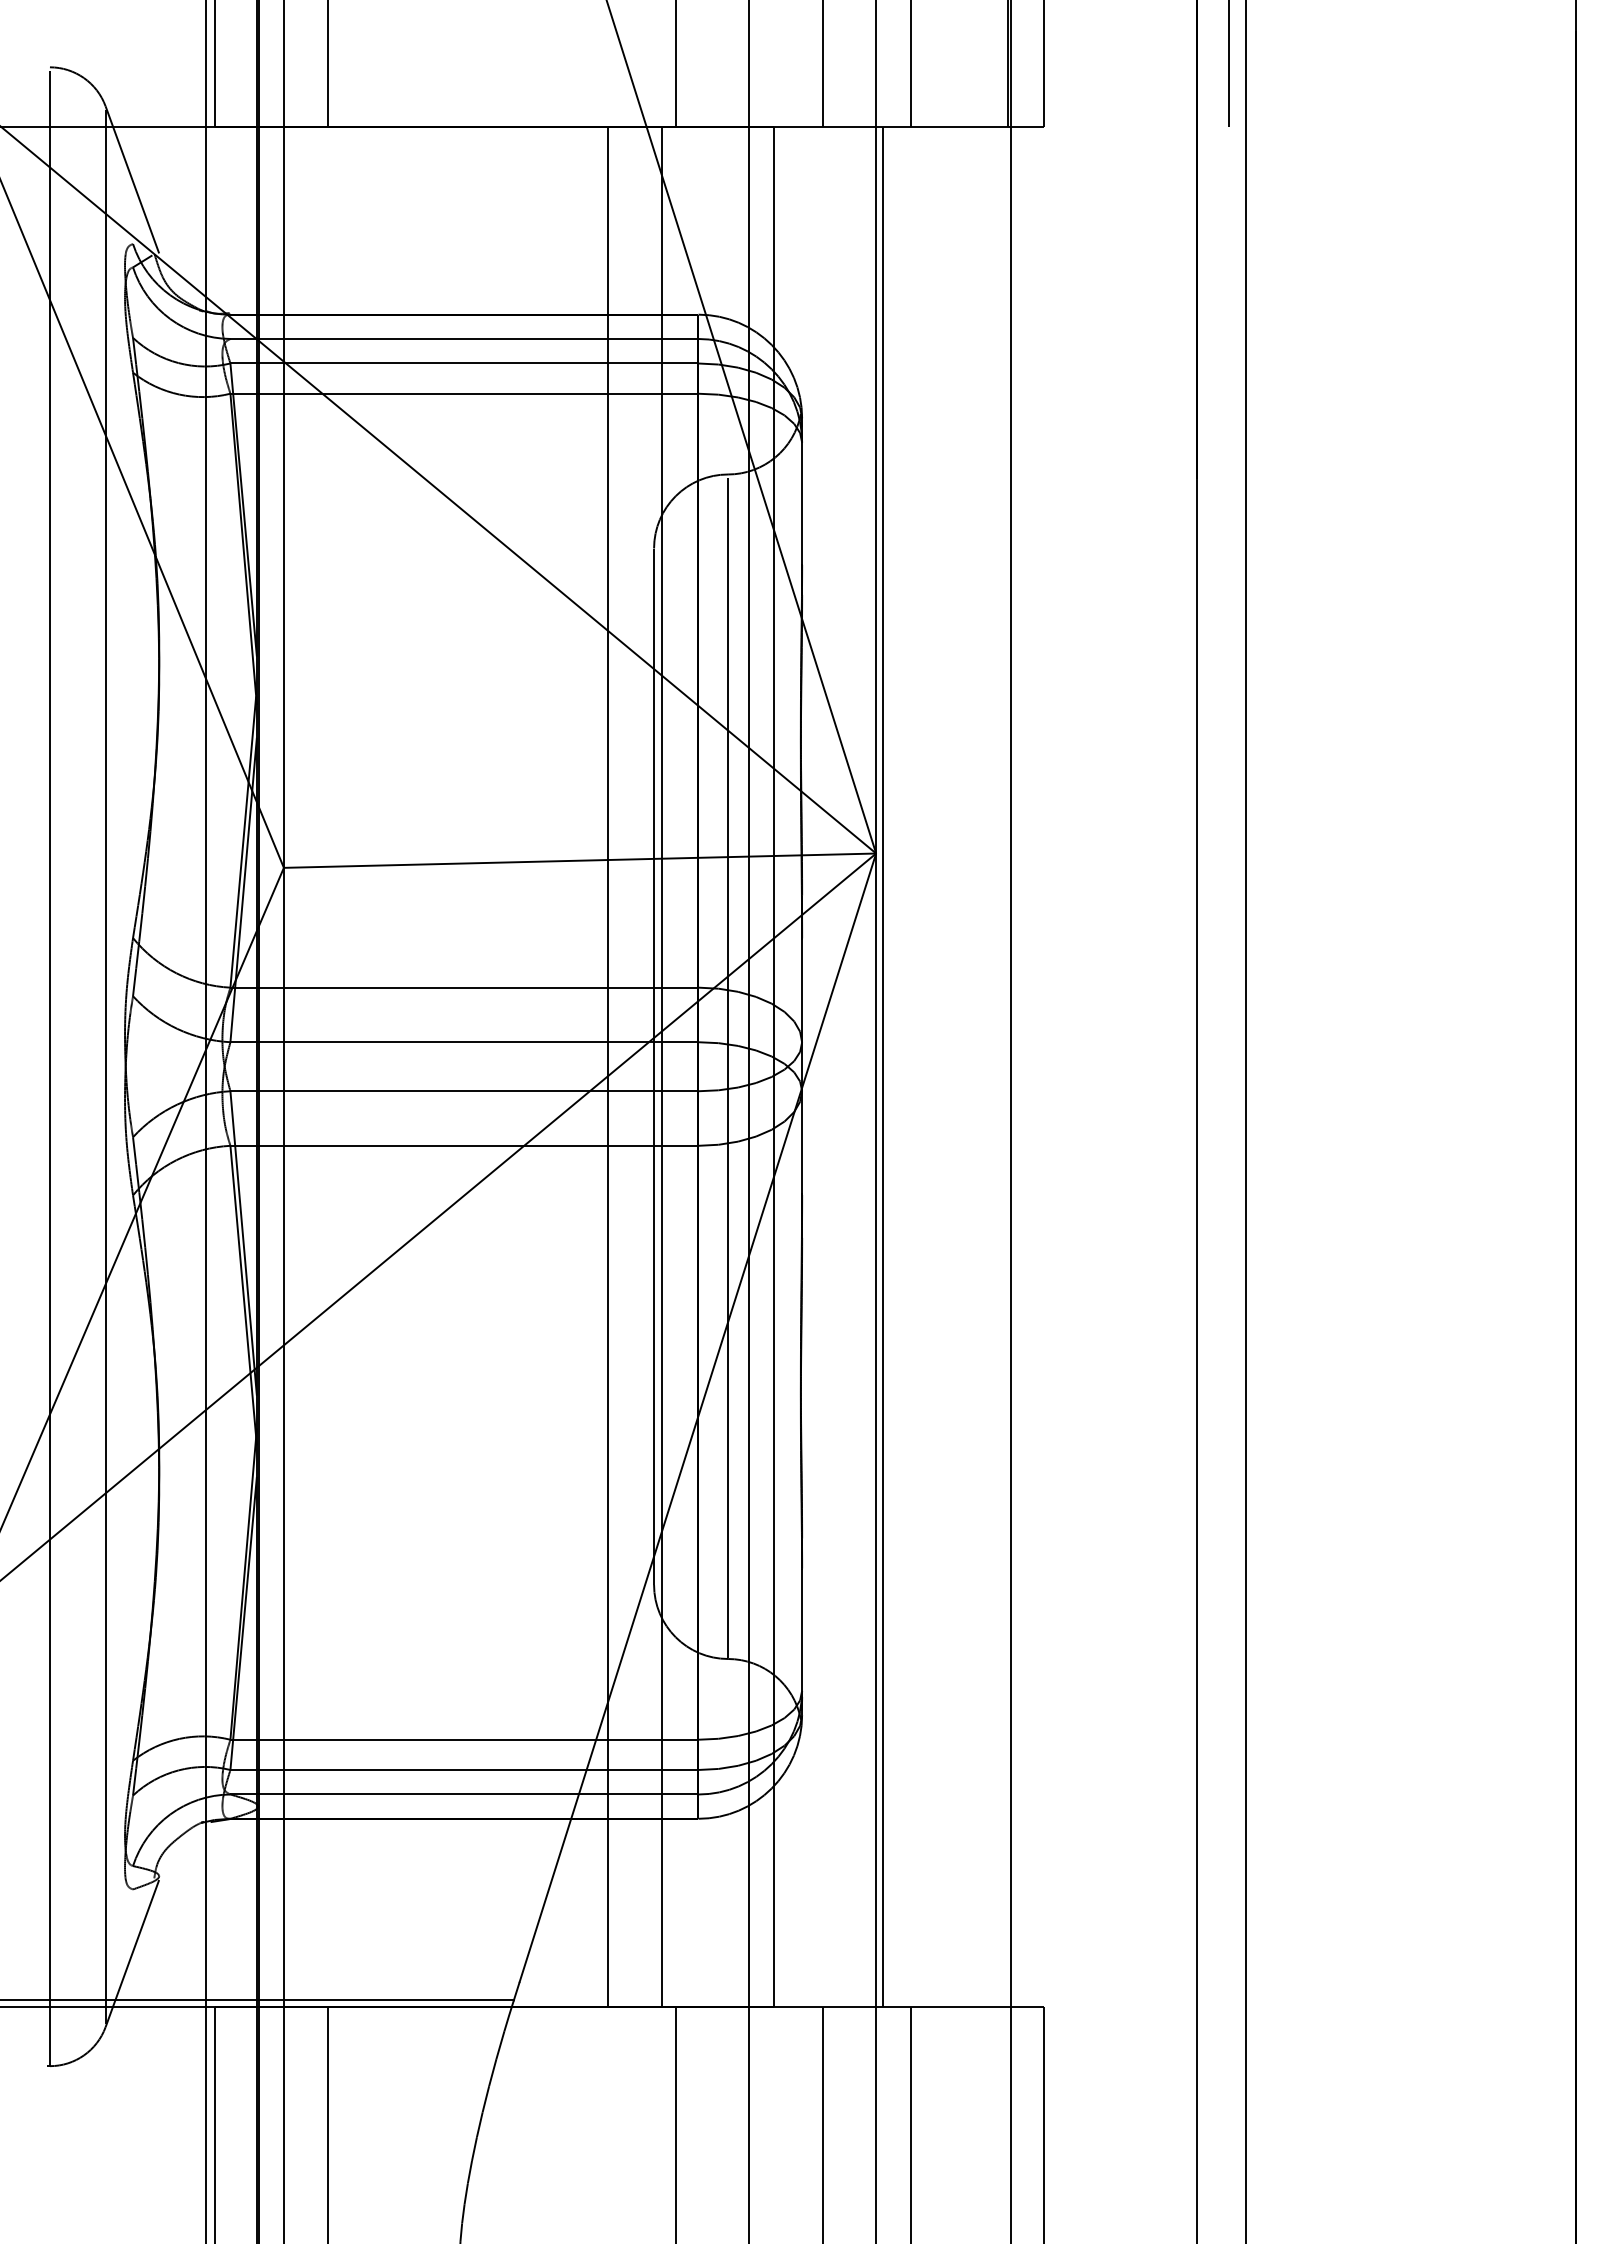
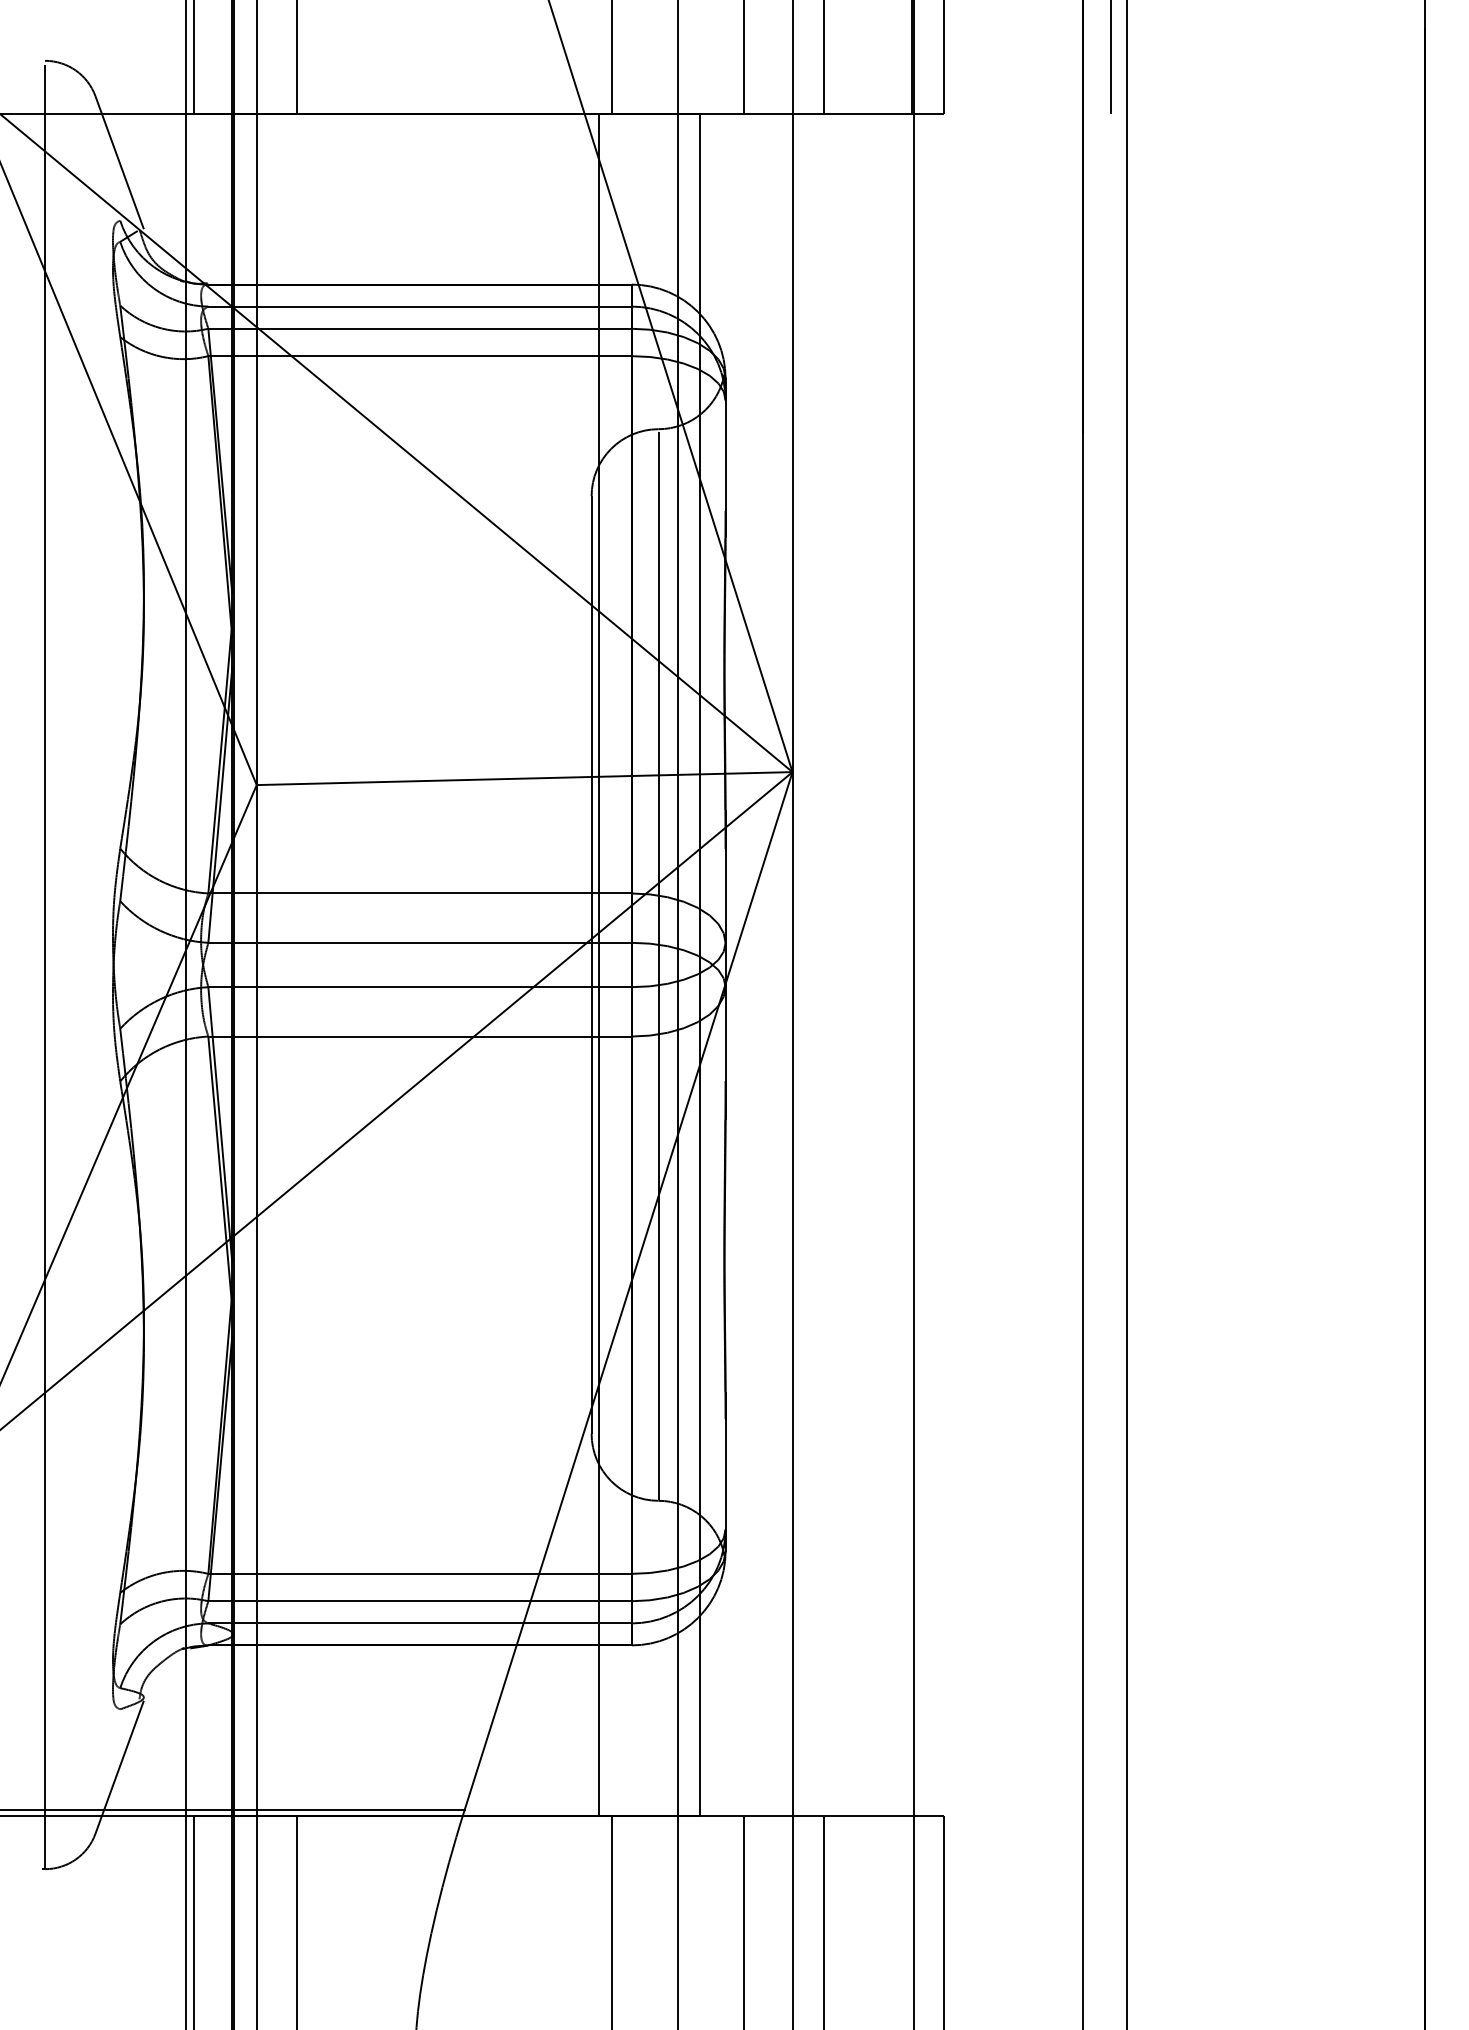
line: (105, 1066) -> (95, 964), removed
line: (607, 1066) -> (549, 964), removed
line: (882, 1066) -> (798, 964), removed

